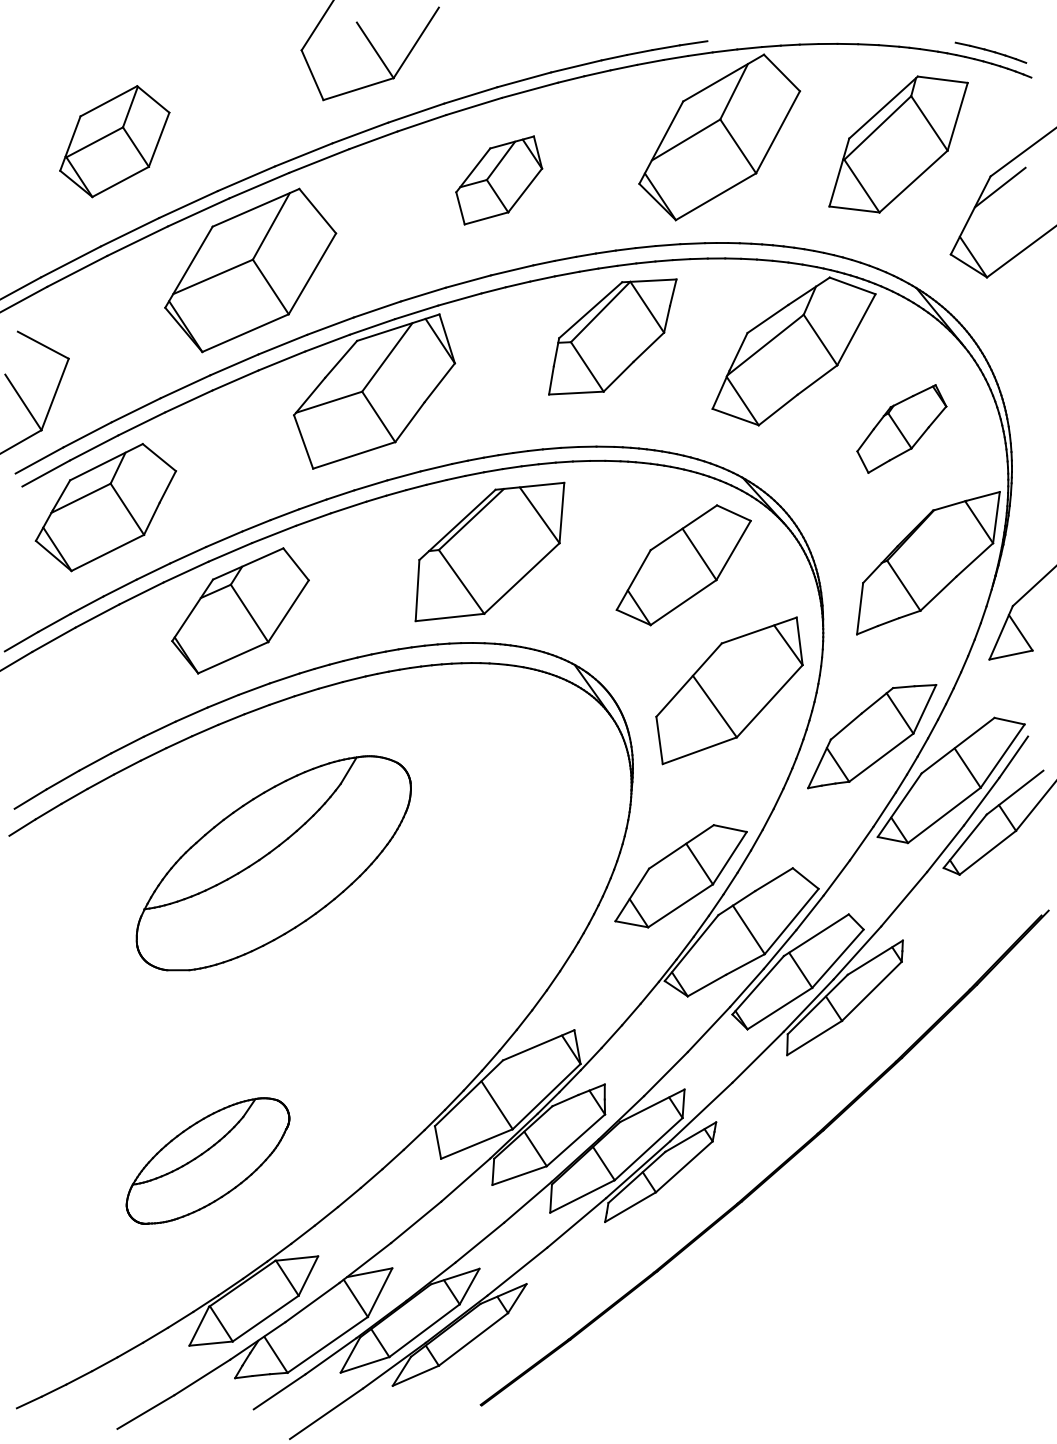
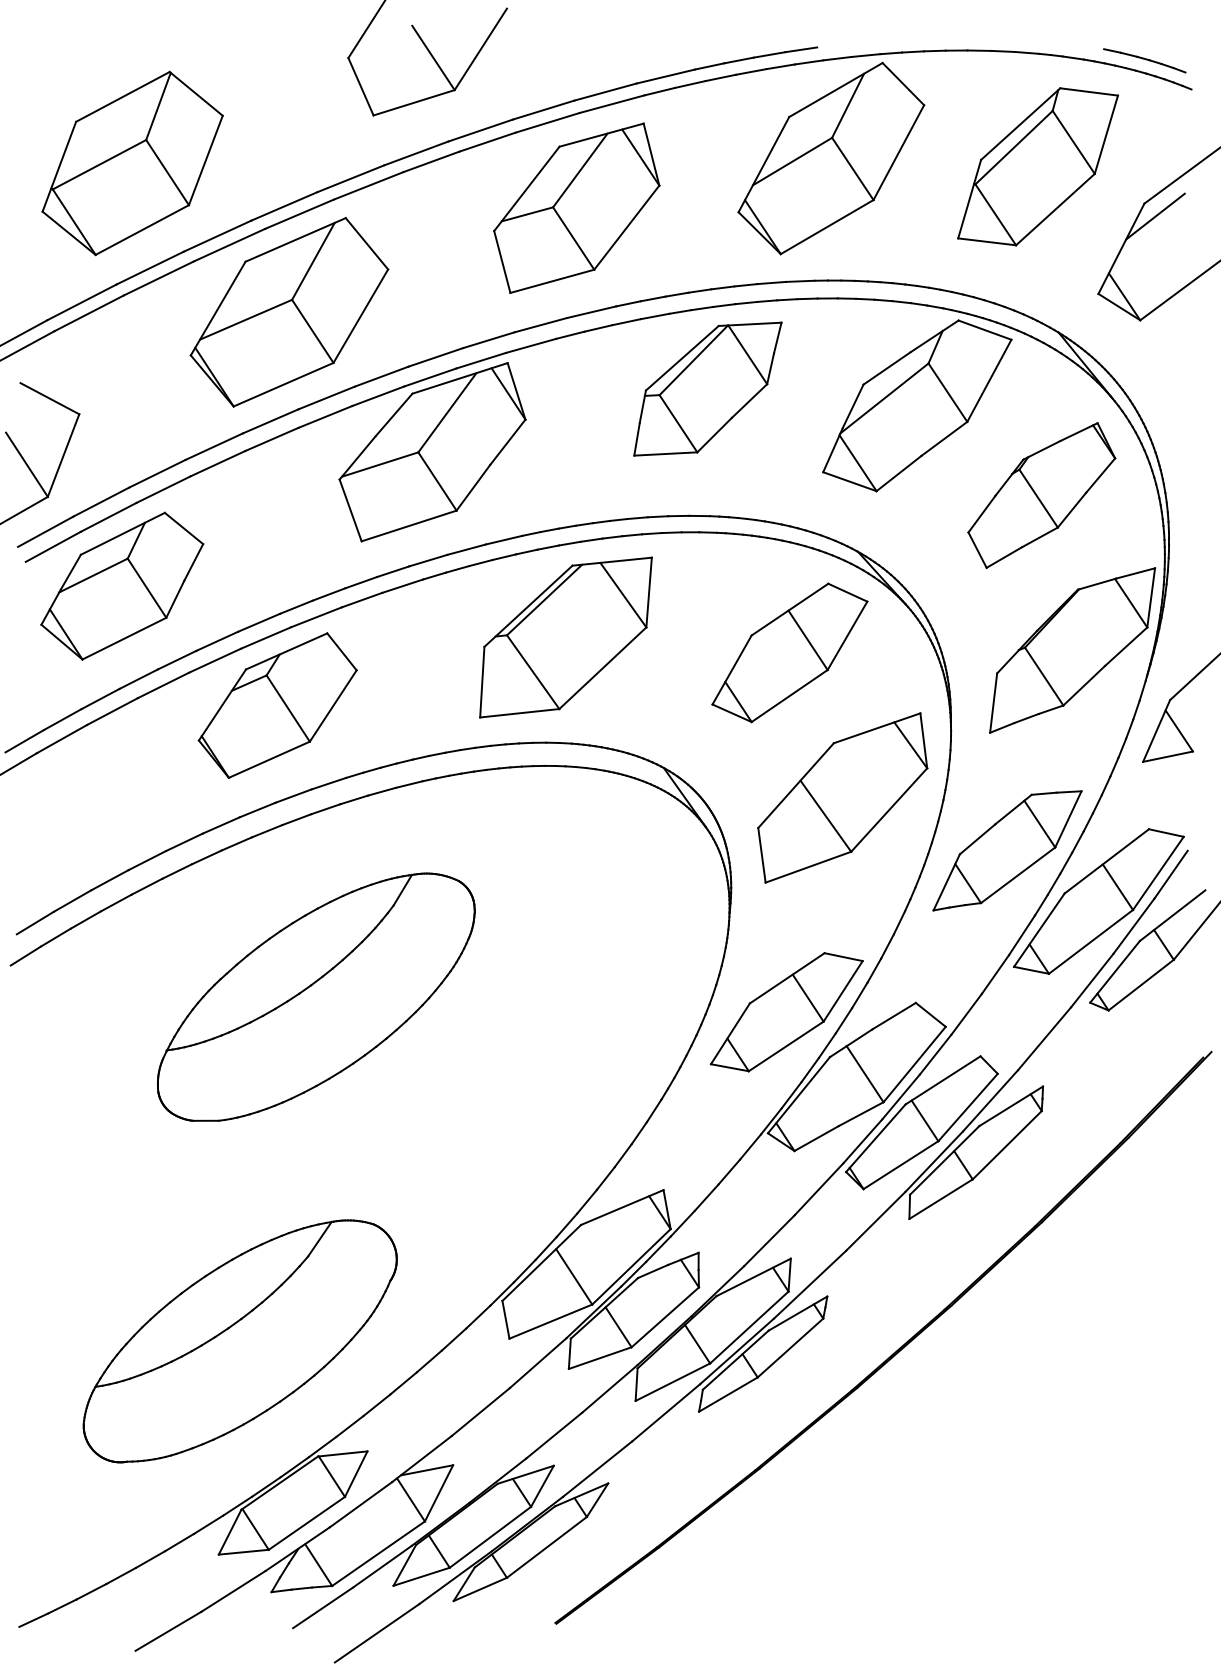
part: (114, 141) -> (132, 163), size x1.43
part: (498, 180) -> (575, 208), size x1.67
part: (901, 428) -> (1041, 494), size x1.43
part: (207, 1160) -> (239, 1340), size x1.67

